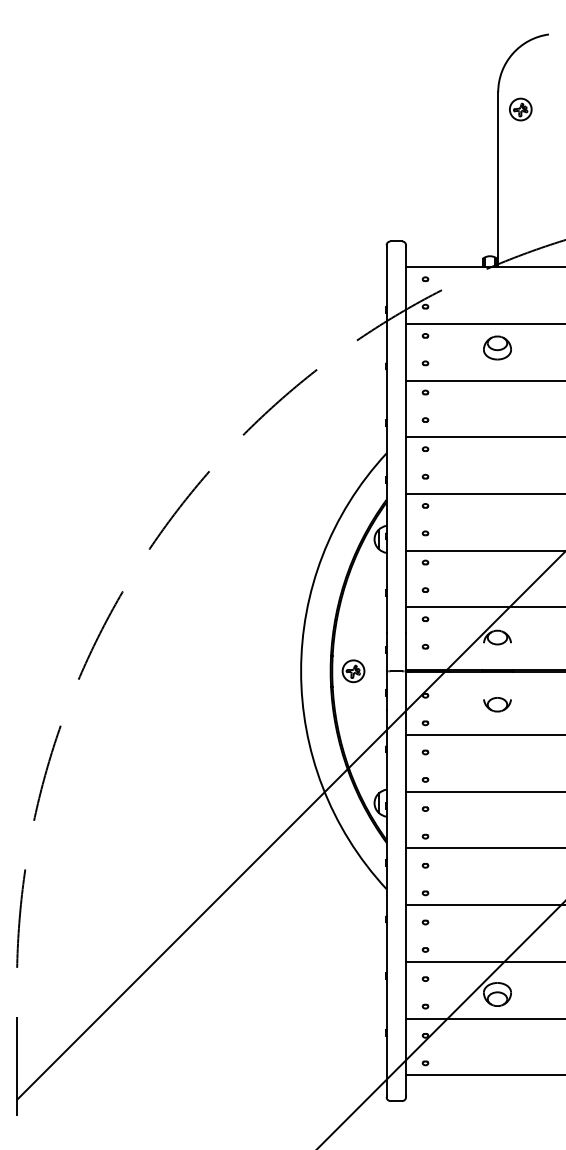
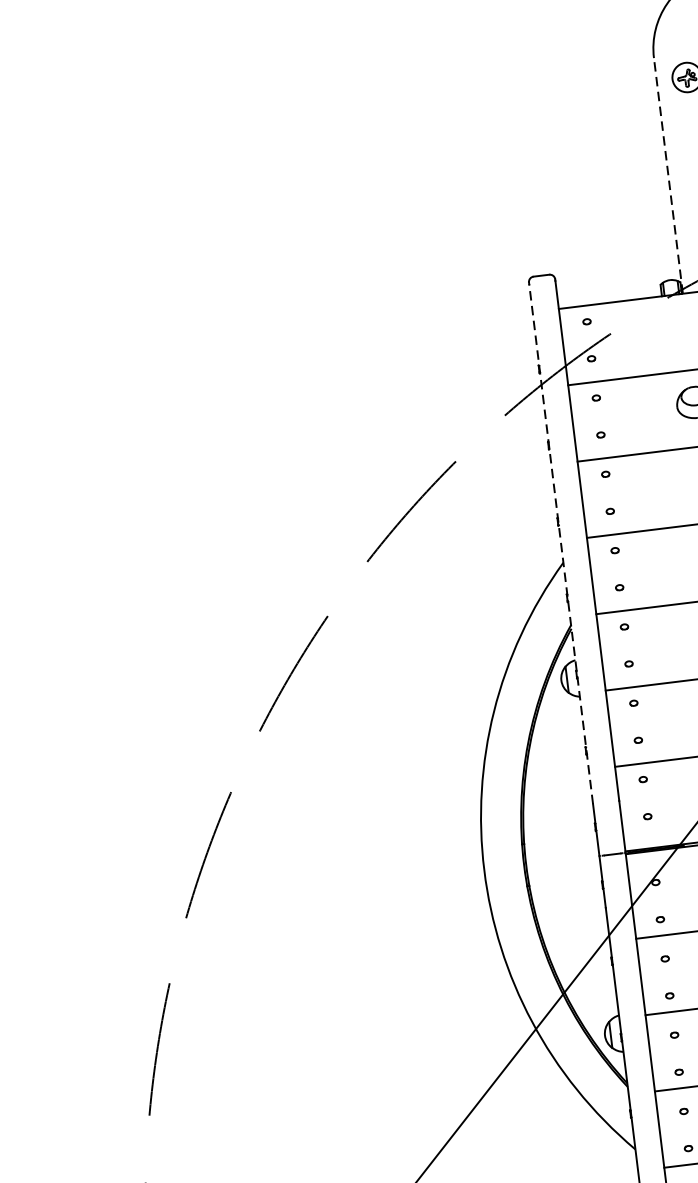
line: (498, 179) -> (668, 175), solid -> dashed
line: (386, 439) -> (560, 543), solid -> dashed
part: (353, 671) -> (554, 861), removed

